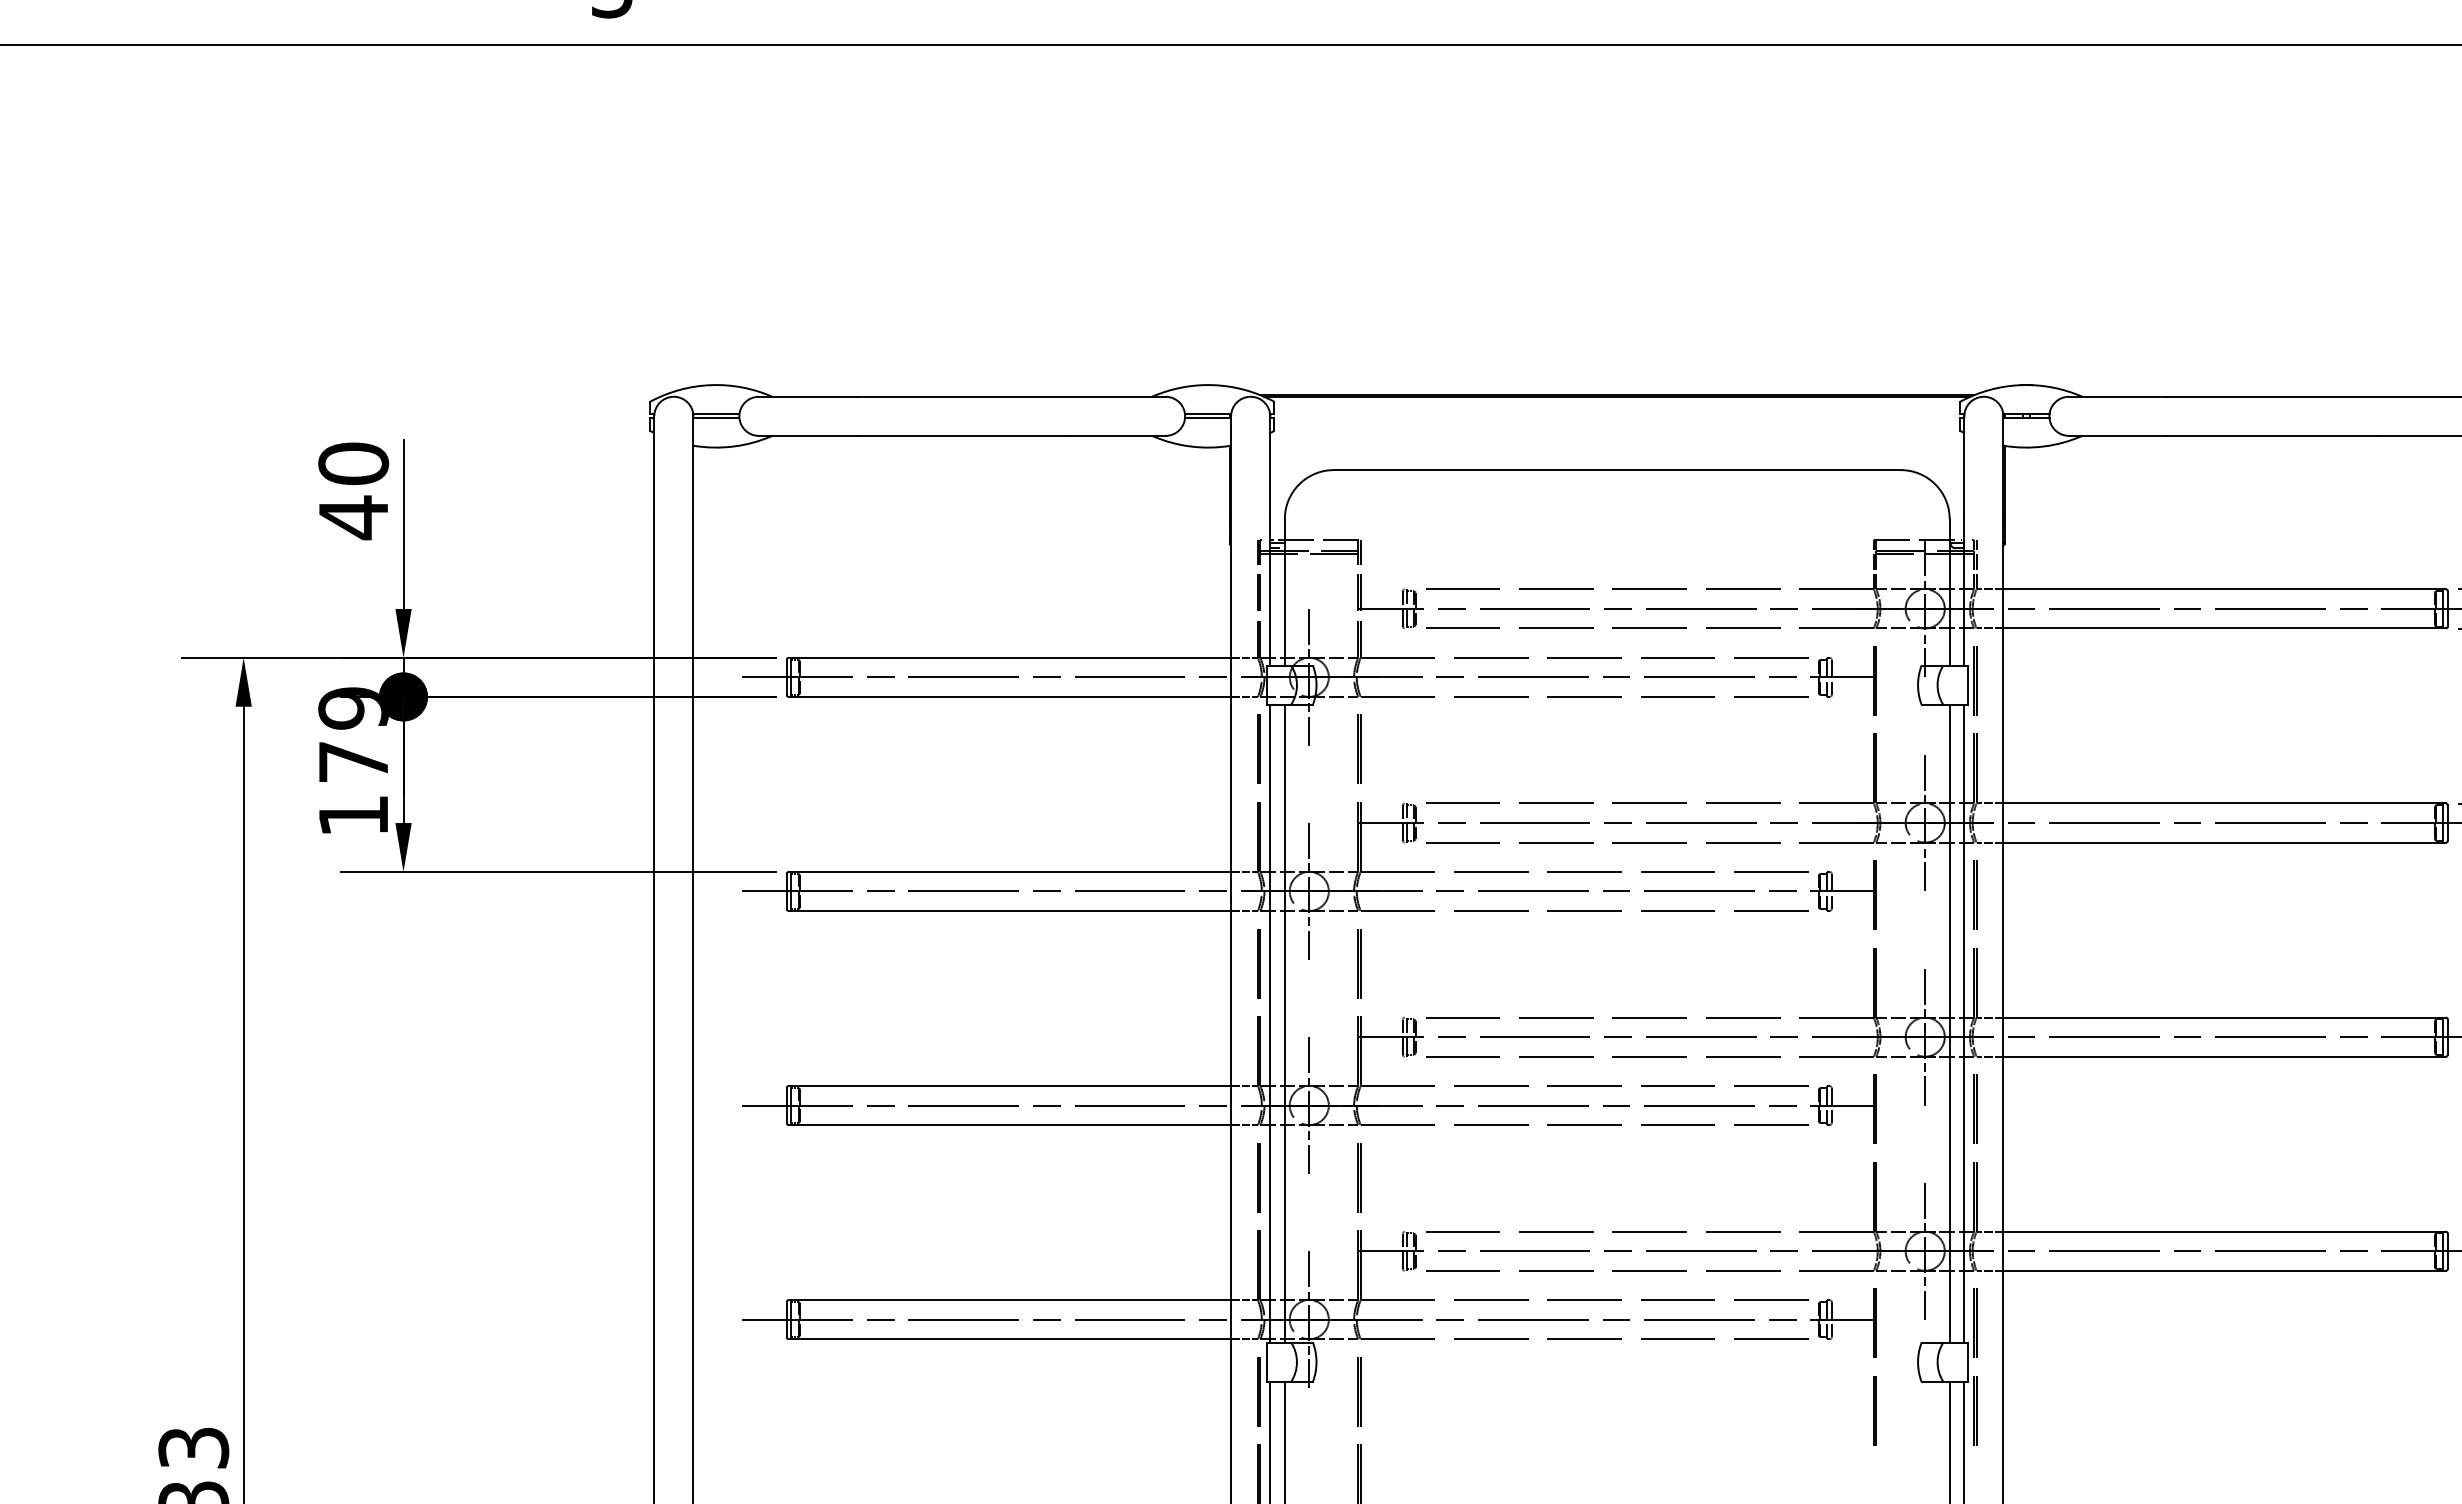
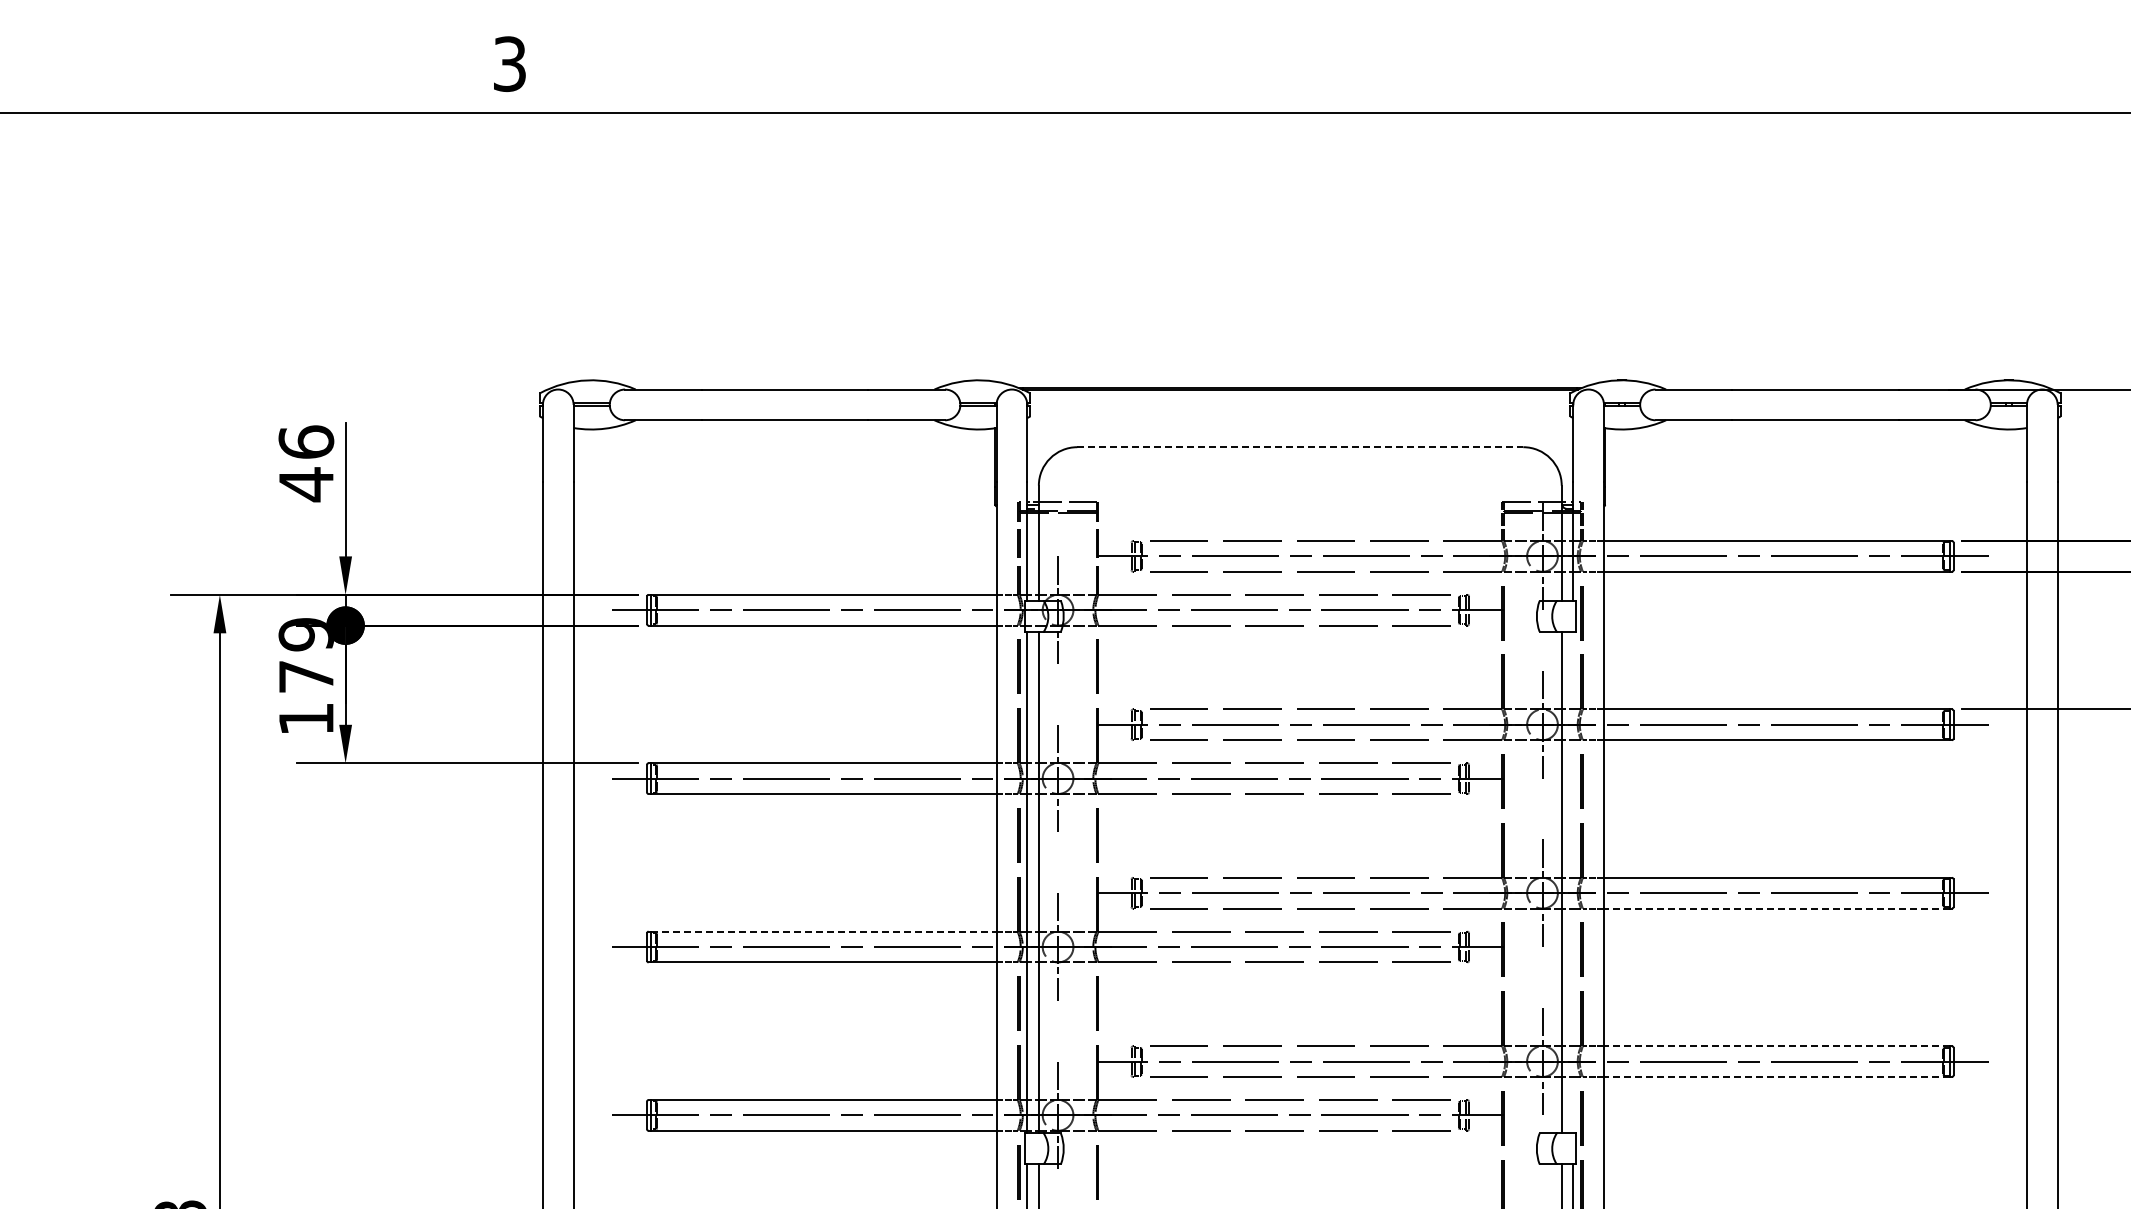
text: (353, 462) -> (306, 441), 40 -> 46
line: (1617, 470) -> (1300, 447), solid -> dashed
line: (1964, 1023) -> (1573, 882), removed
line: (2222, 1056) -> (1776, 908), solid -> dashed
line: (1012, 1085) -> (824, 931), solid -> dashed
line: (2222, 1232) -> (1776, 1046), solid -> dashed
line: (2222, 1270) -> (1776, 1076), solid -> dashed

